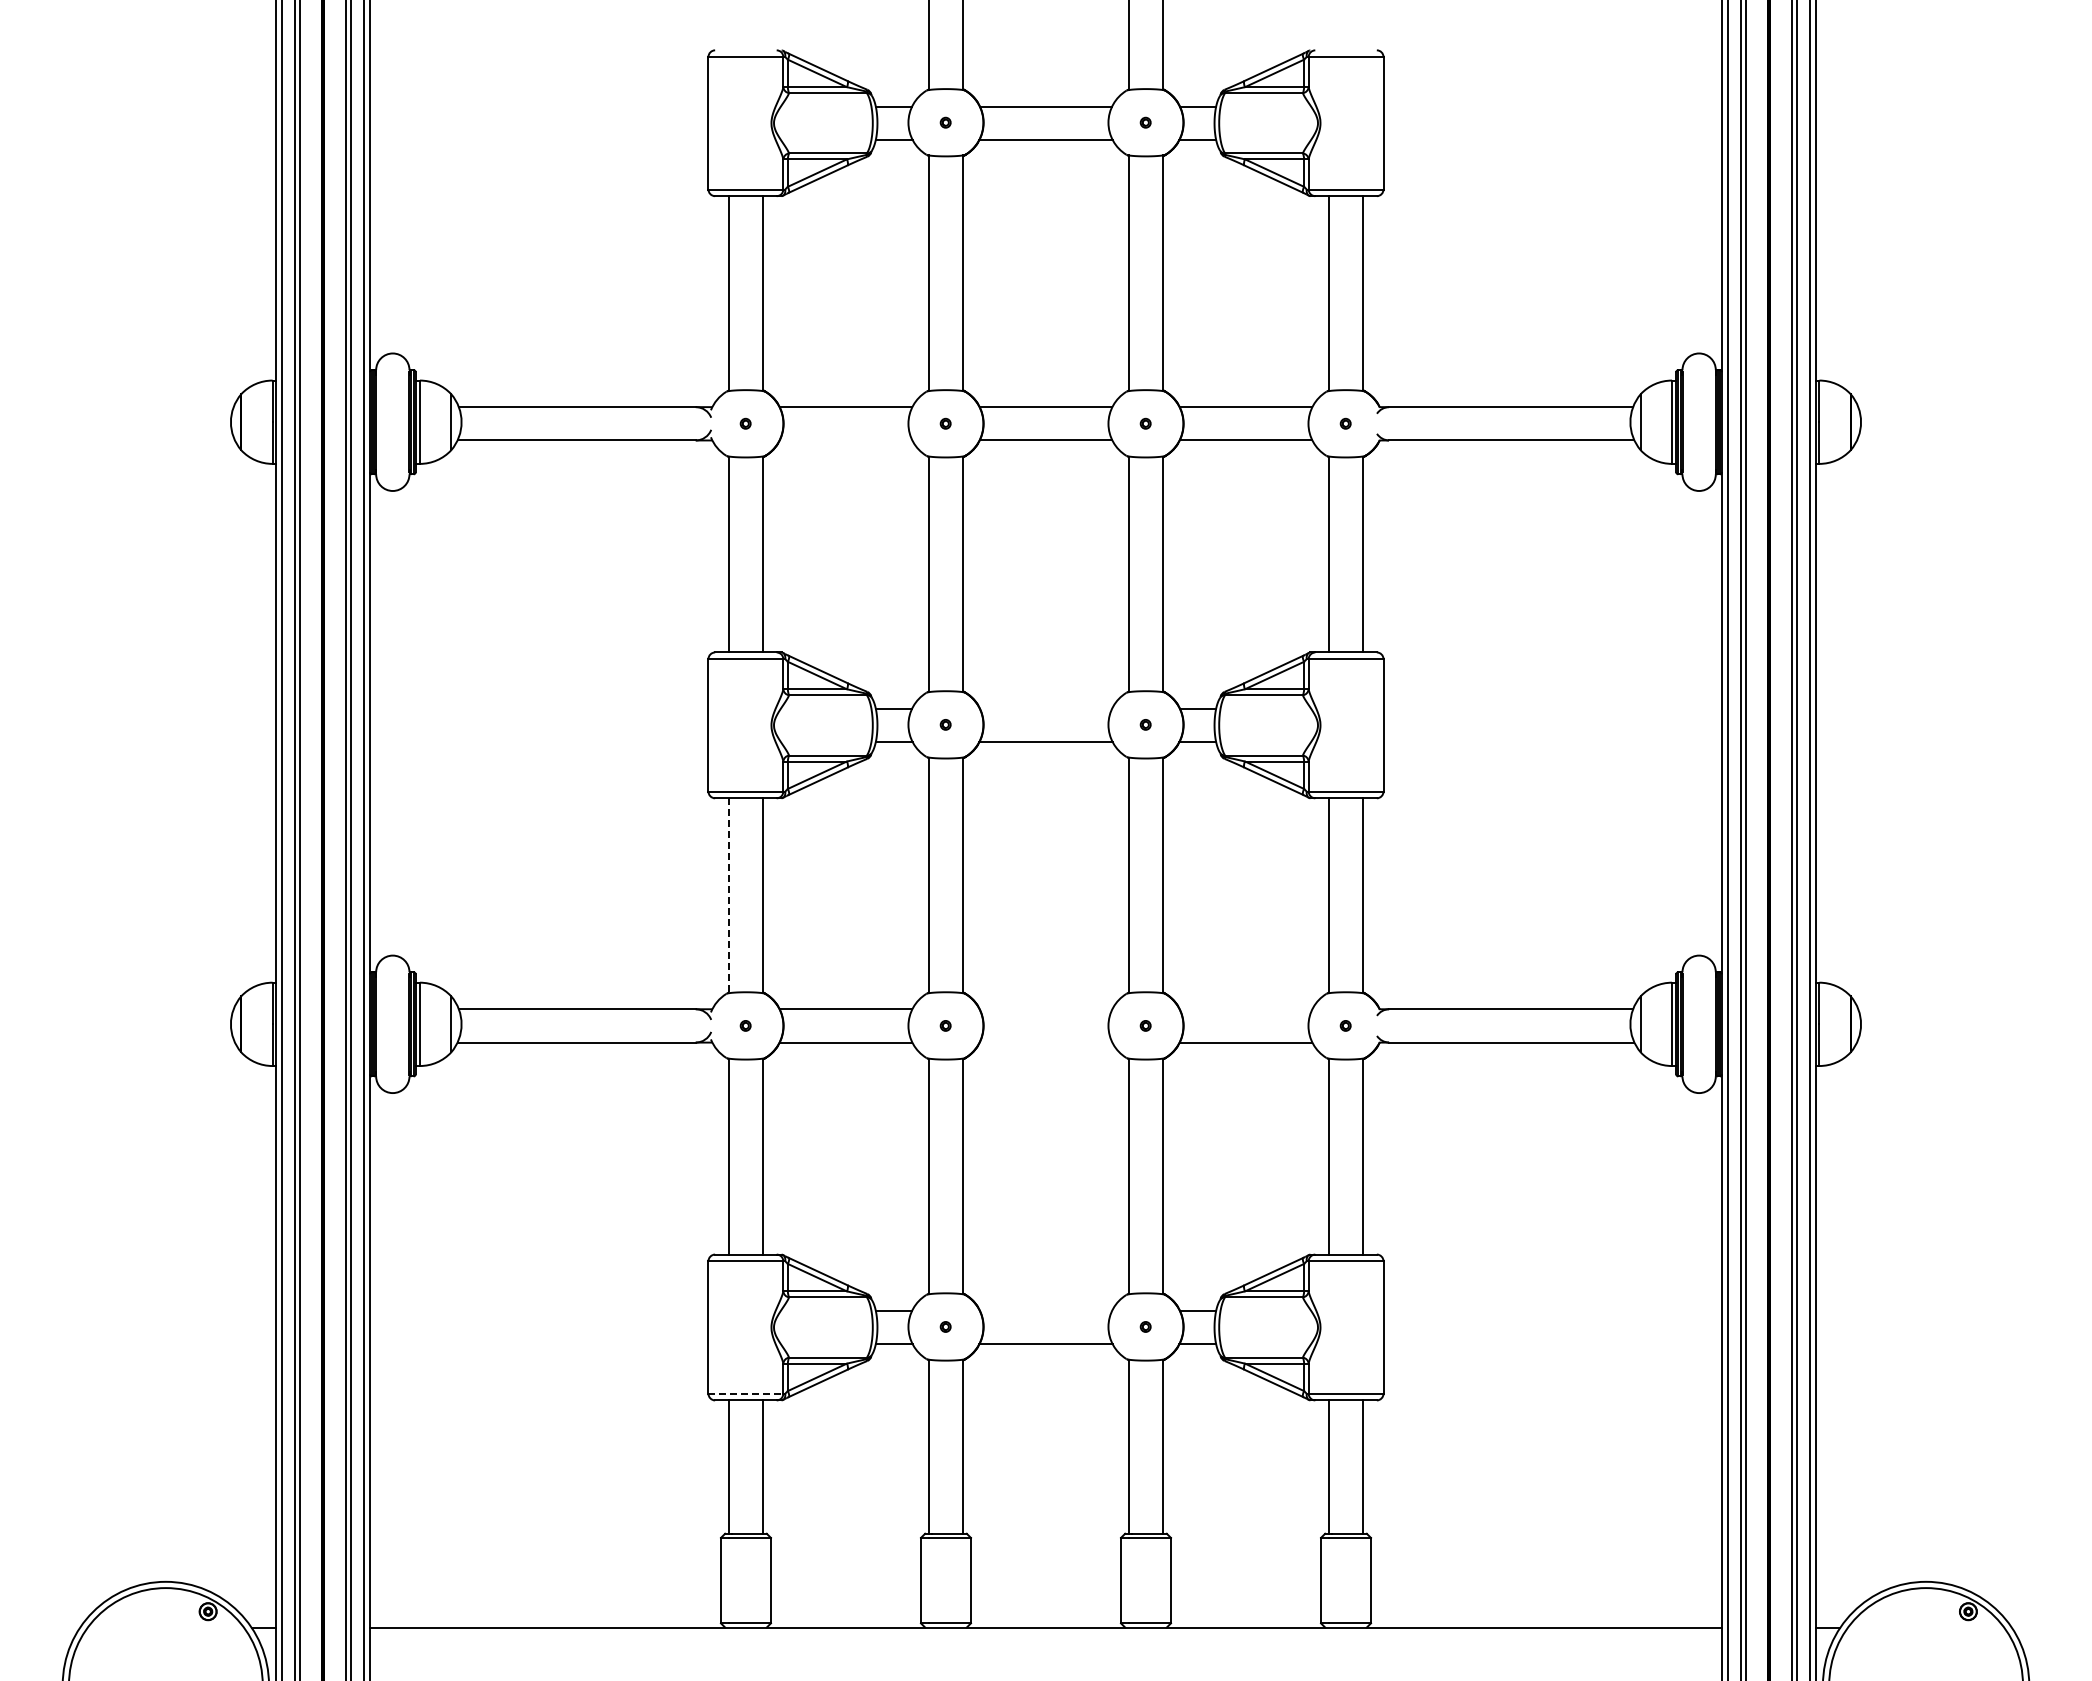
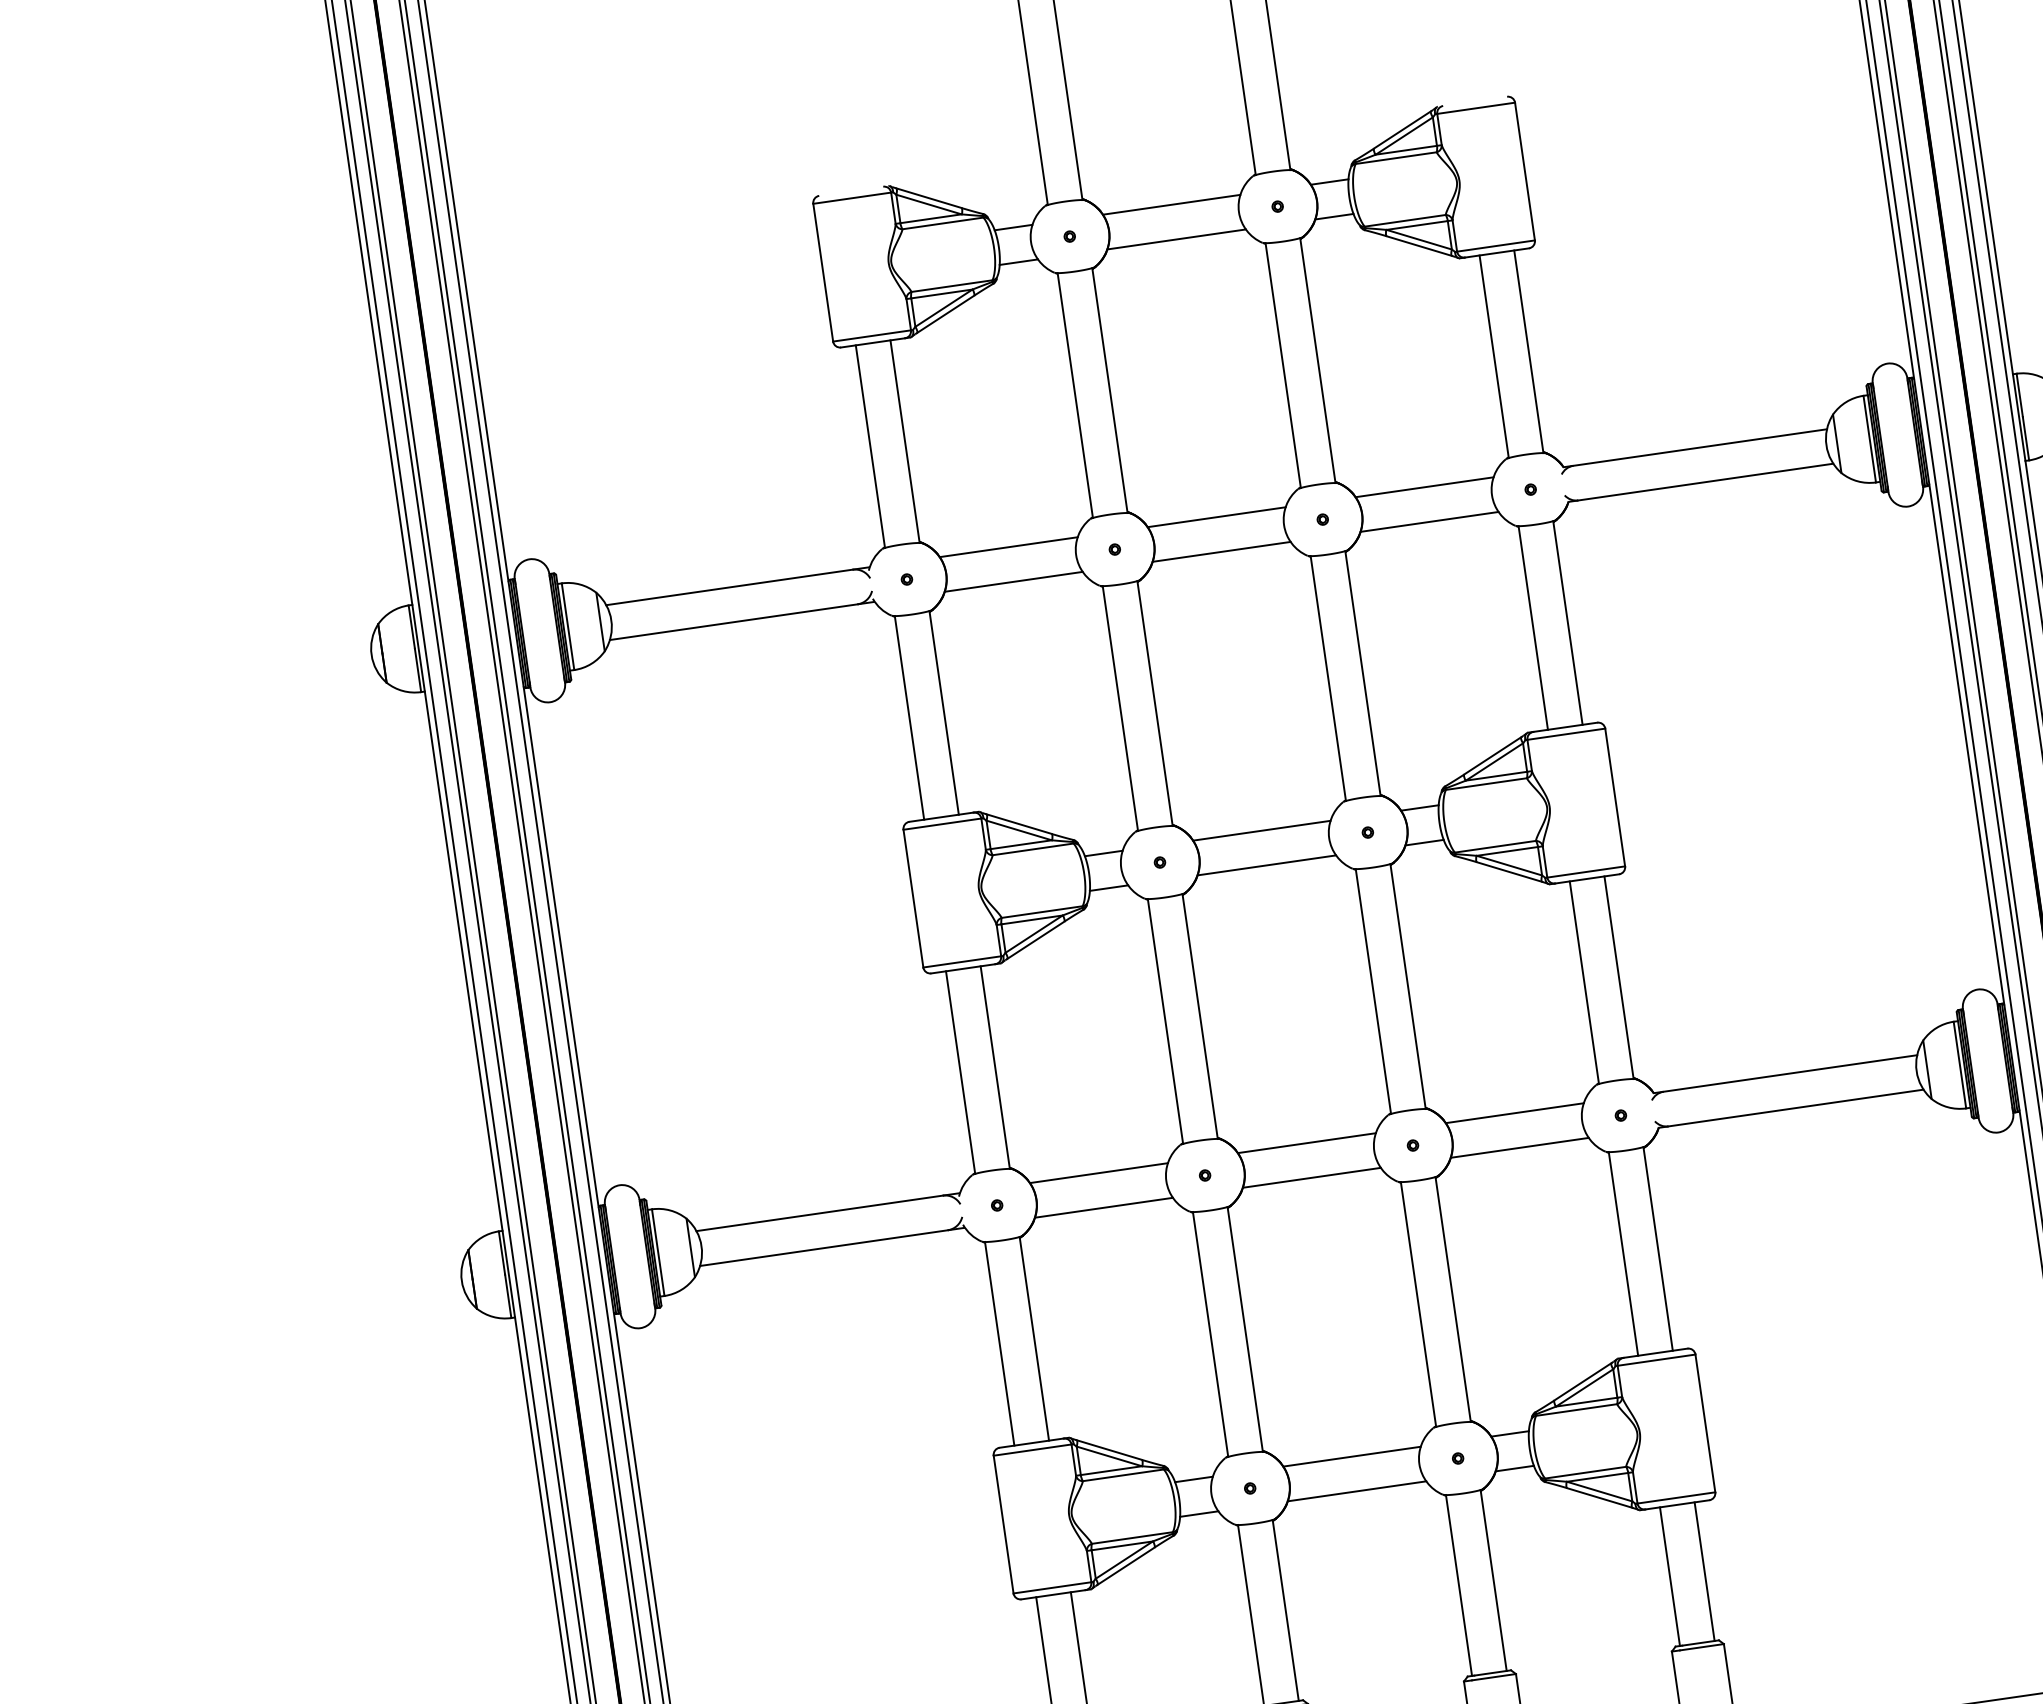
line: (845, 440) -> (1013, 581), added
line: (1045, 708) -> (1261, 830), added
line: (729, 896) -> (960, 1073), dashed -> solid
line: (1045, 1009) -> (1306, 1143), added
line: (1245, 1009) -> (1514, 1113), added
line: (1045, 1042) -> (1311, 1177), added
line: (1045, 1310) -> (1351, 1456), added
line: (746, 1393) -> (1053, 1587), dashed -> solid

